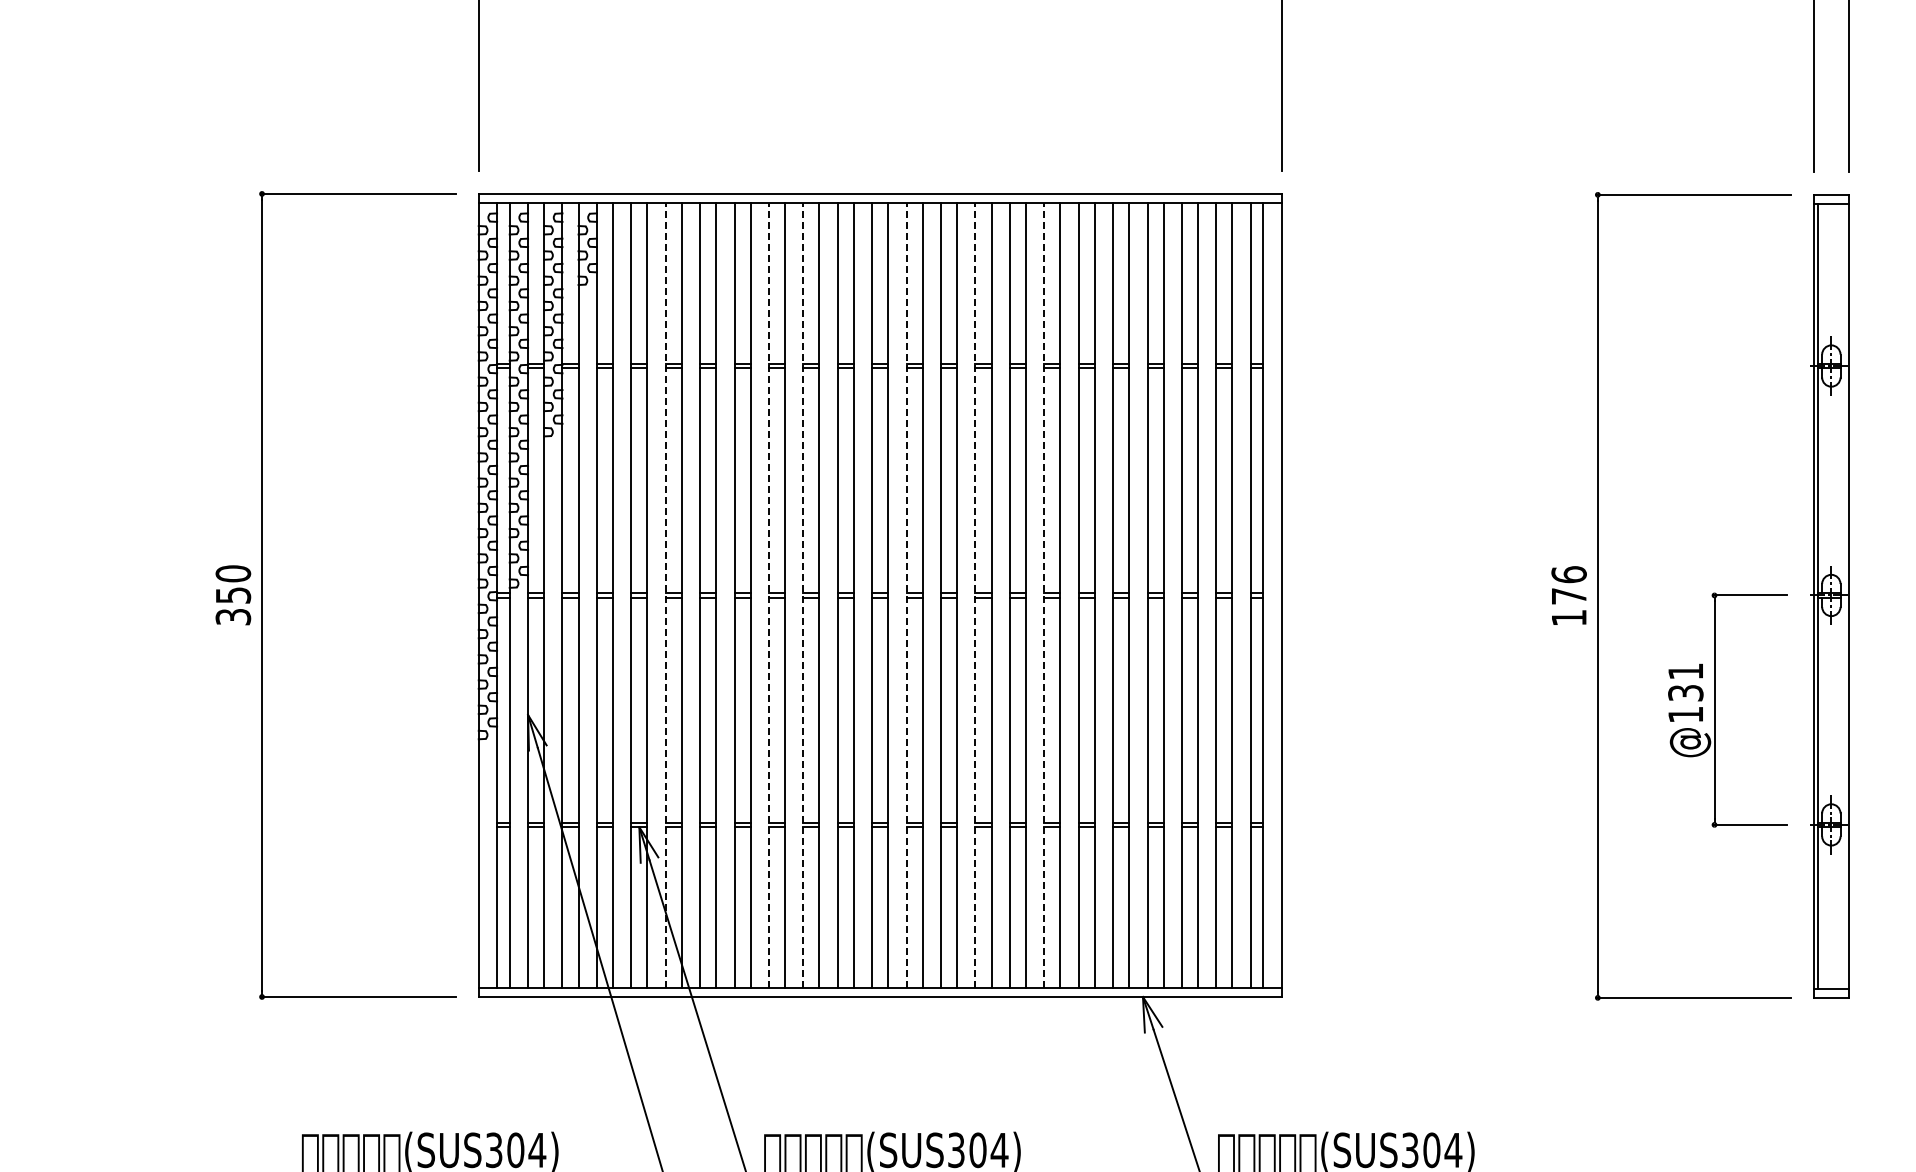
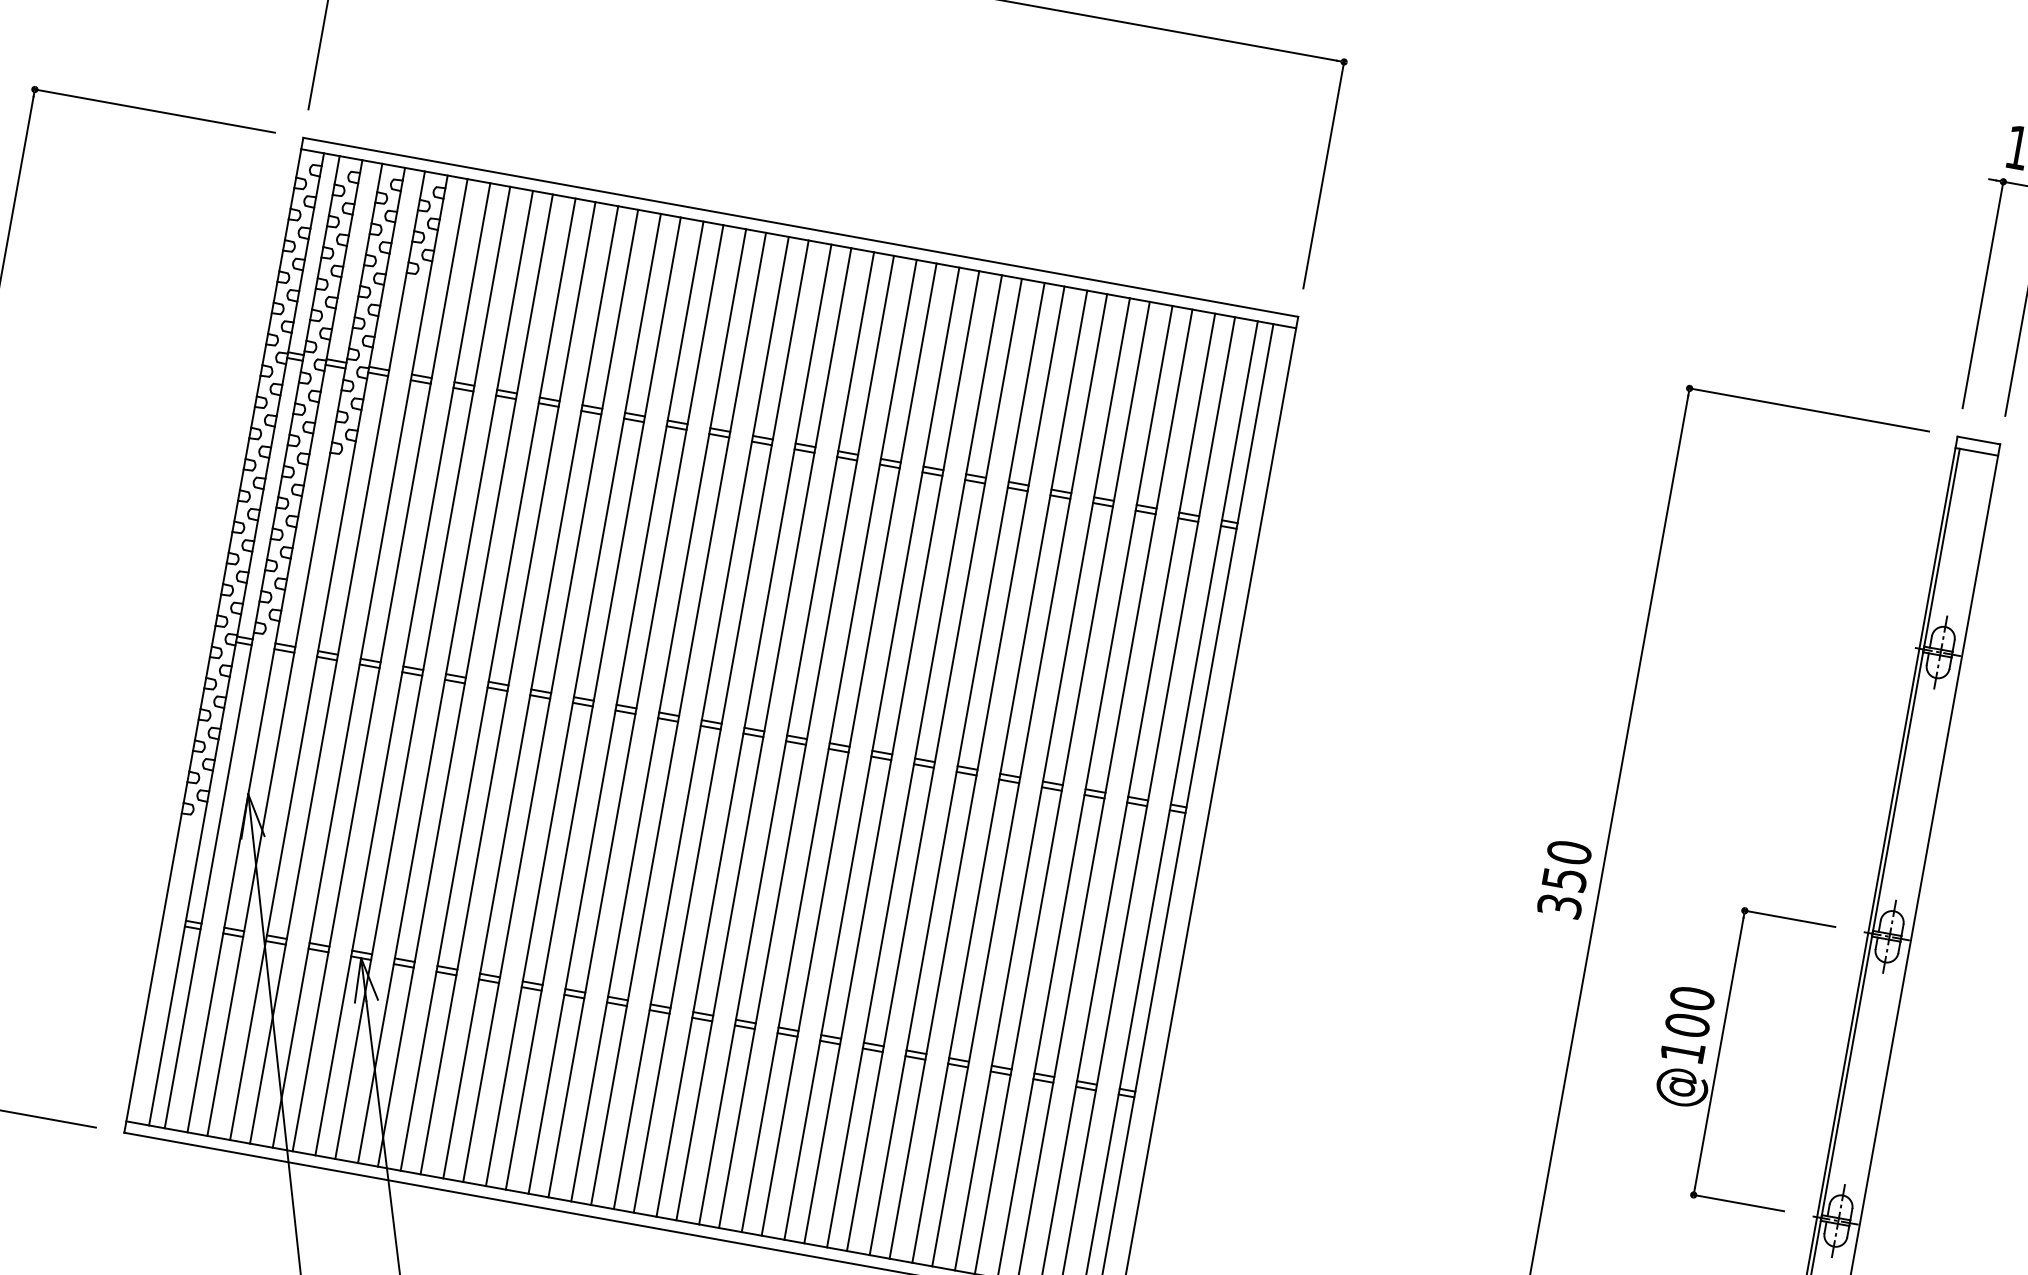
line: (665, 594) -> (445, 675), dashed -> solid
line: (768, 594) -> (573, 698), dashed -> solid
line: (803, 594) -> (616, 706), dashed -> solid
line: (906, 594) -> (744, 729), dashed -> solid
line: (975, 594) -> (829, 744), dashed -> solid
line: (1044, 594) -> (914, 760), dashed -> solid
text: (1568, 596) -> (1563, 879), 176 -> 350
text: (1685, 682) -> (1689, 1012), @131 -> @100

